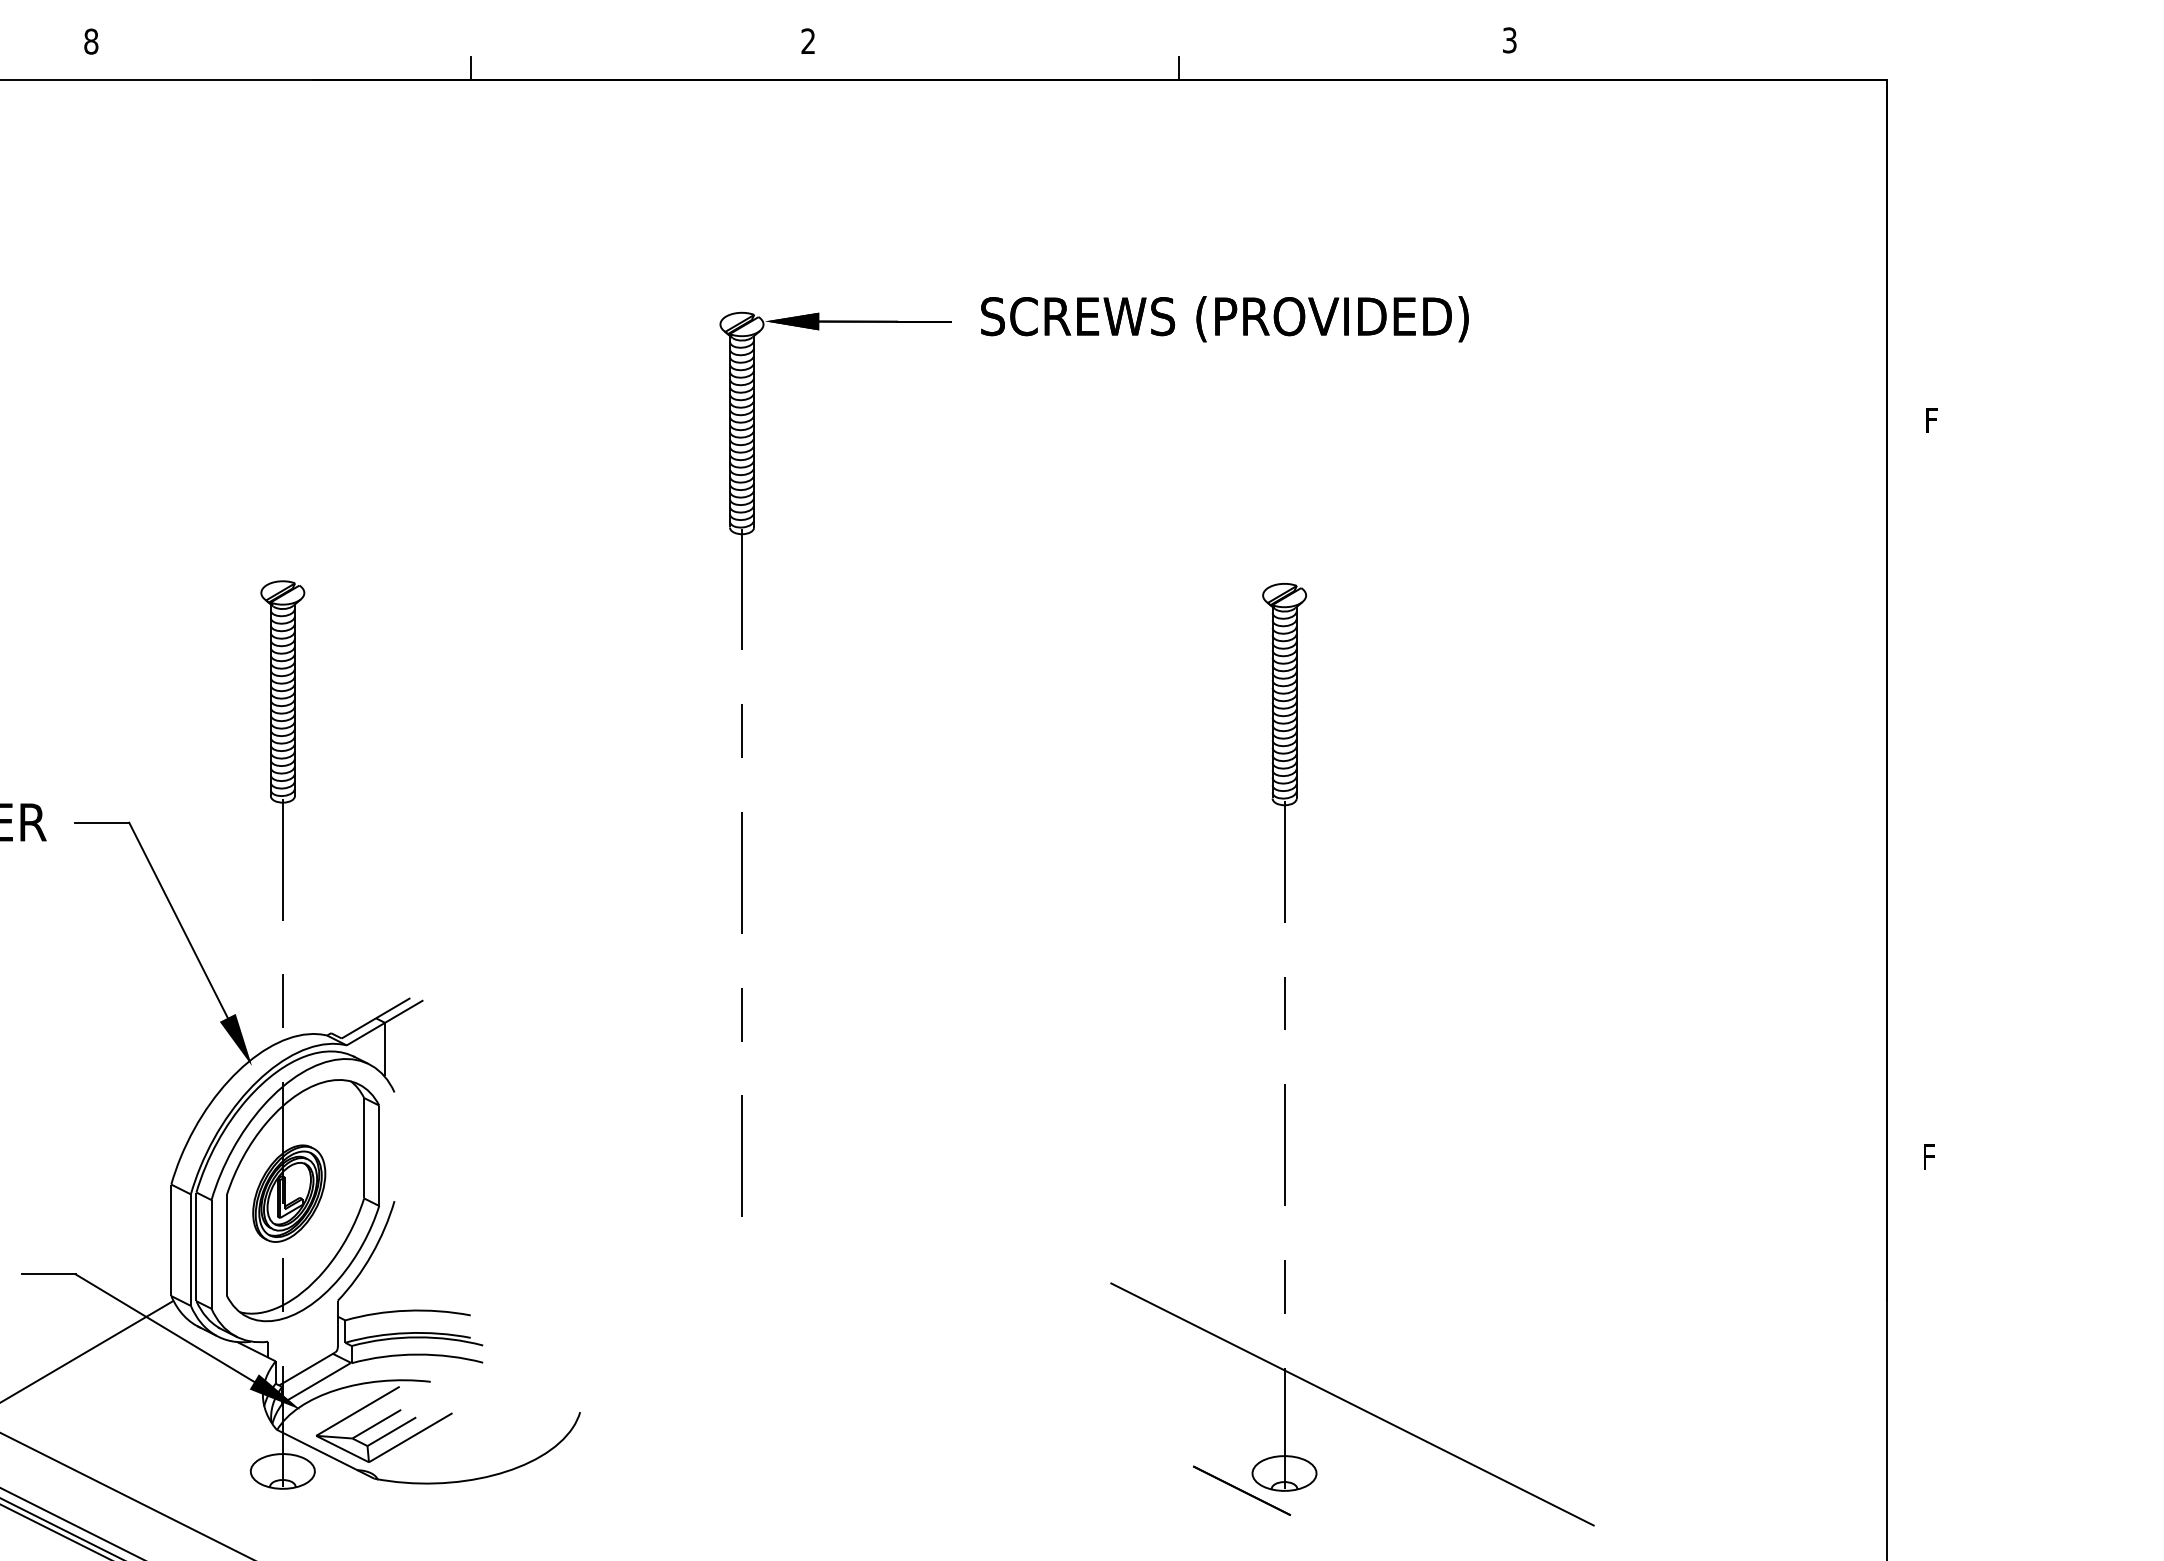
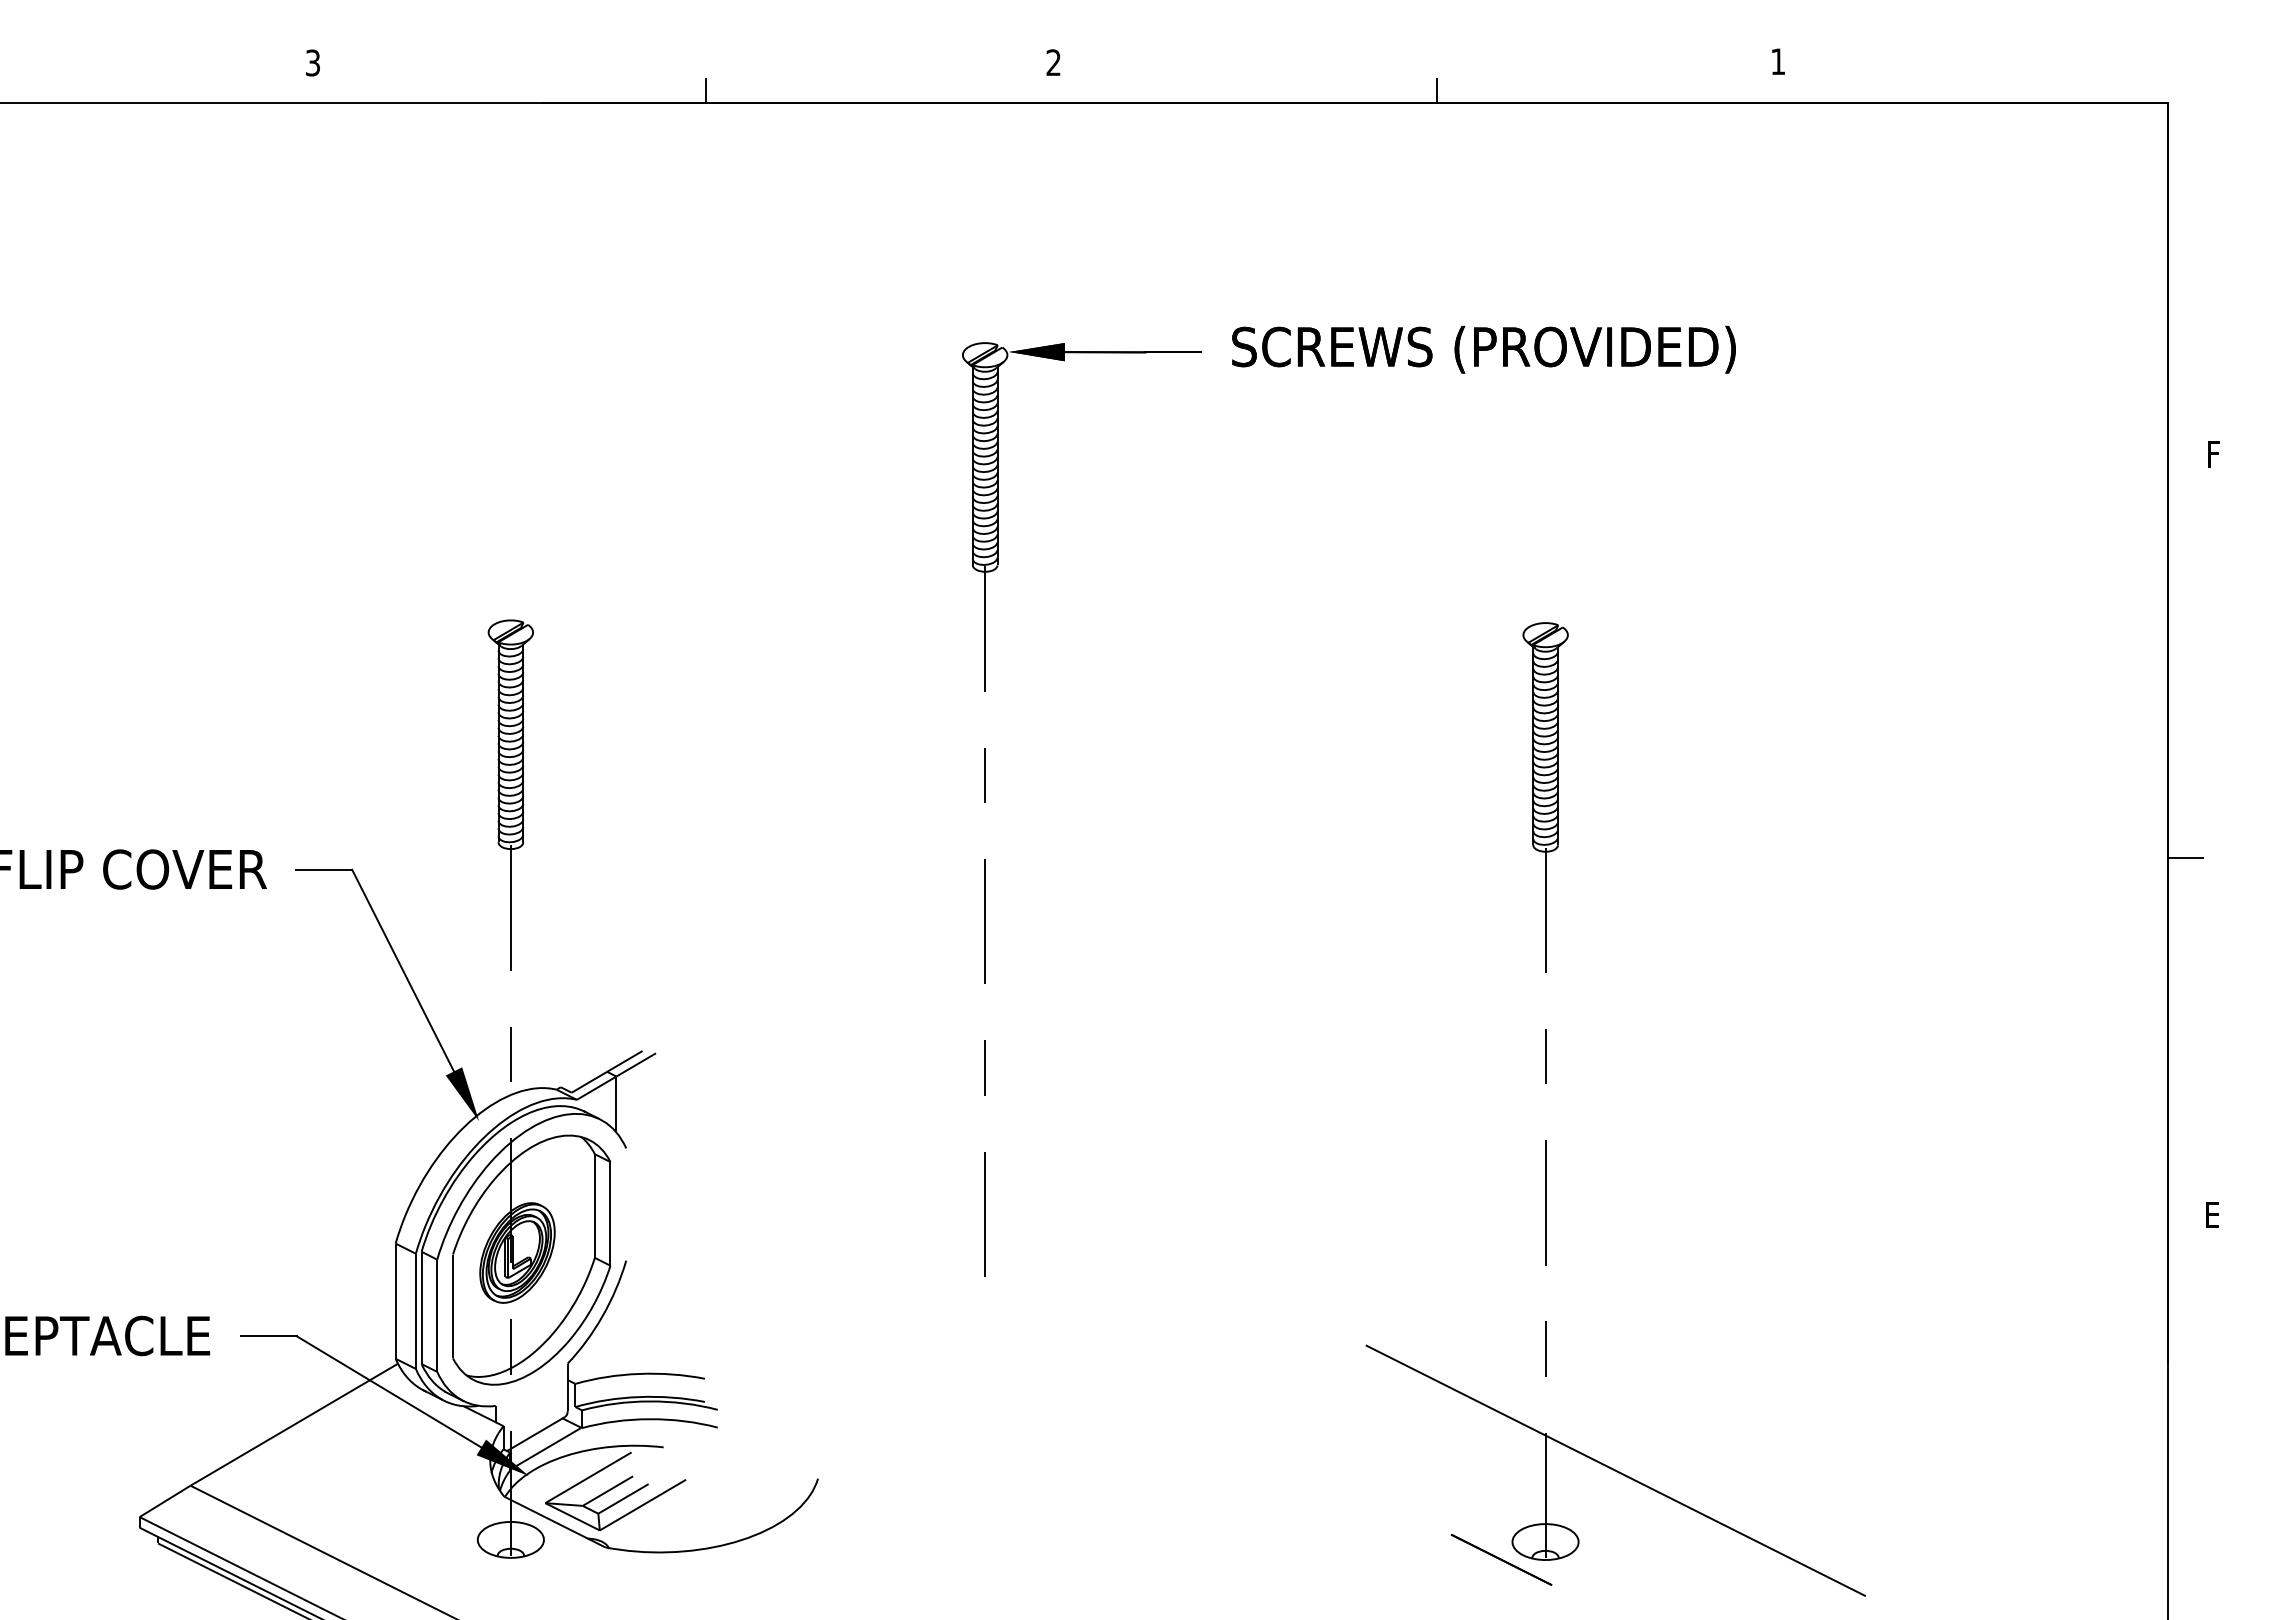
text: (1510, 40) -> (1778, 61), 3 -> 1
text: (90, 41) -> (312, 62), 8 -> 3
line: (1904, 810) -> (2185, 857), added
text: (1931, 1156) -> (2213, 1214), F -> E

